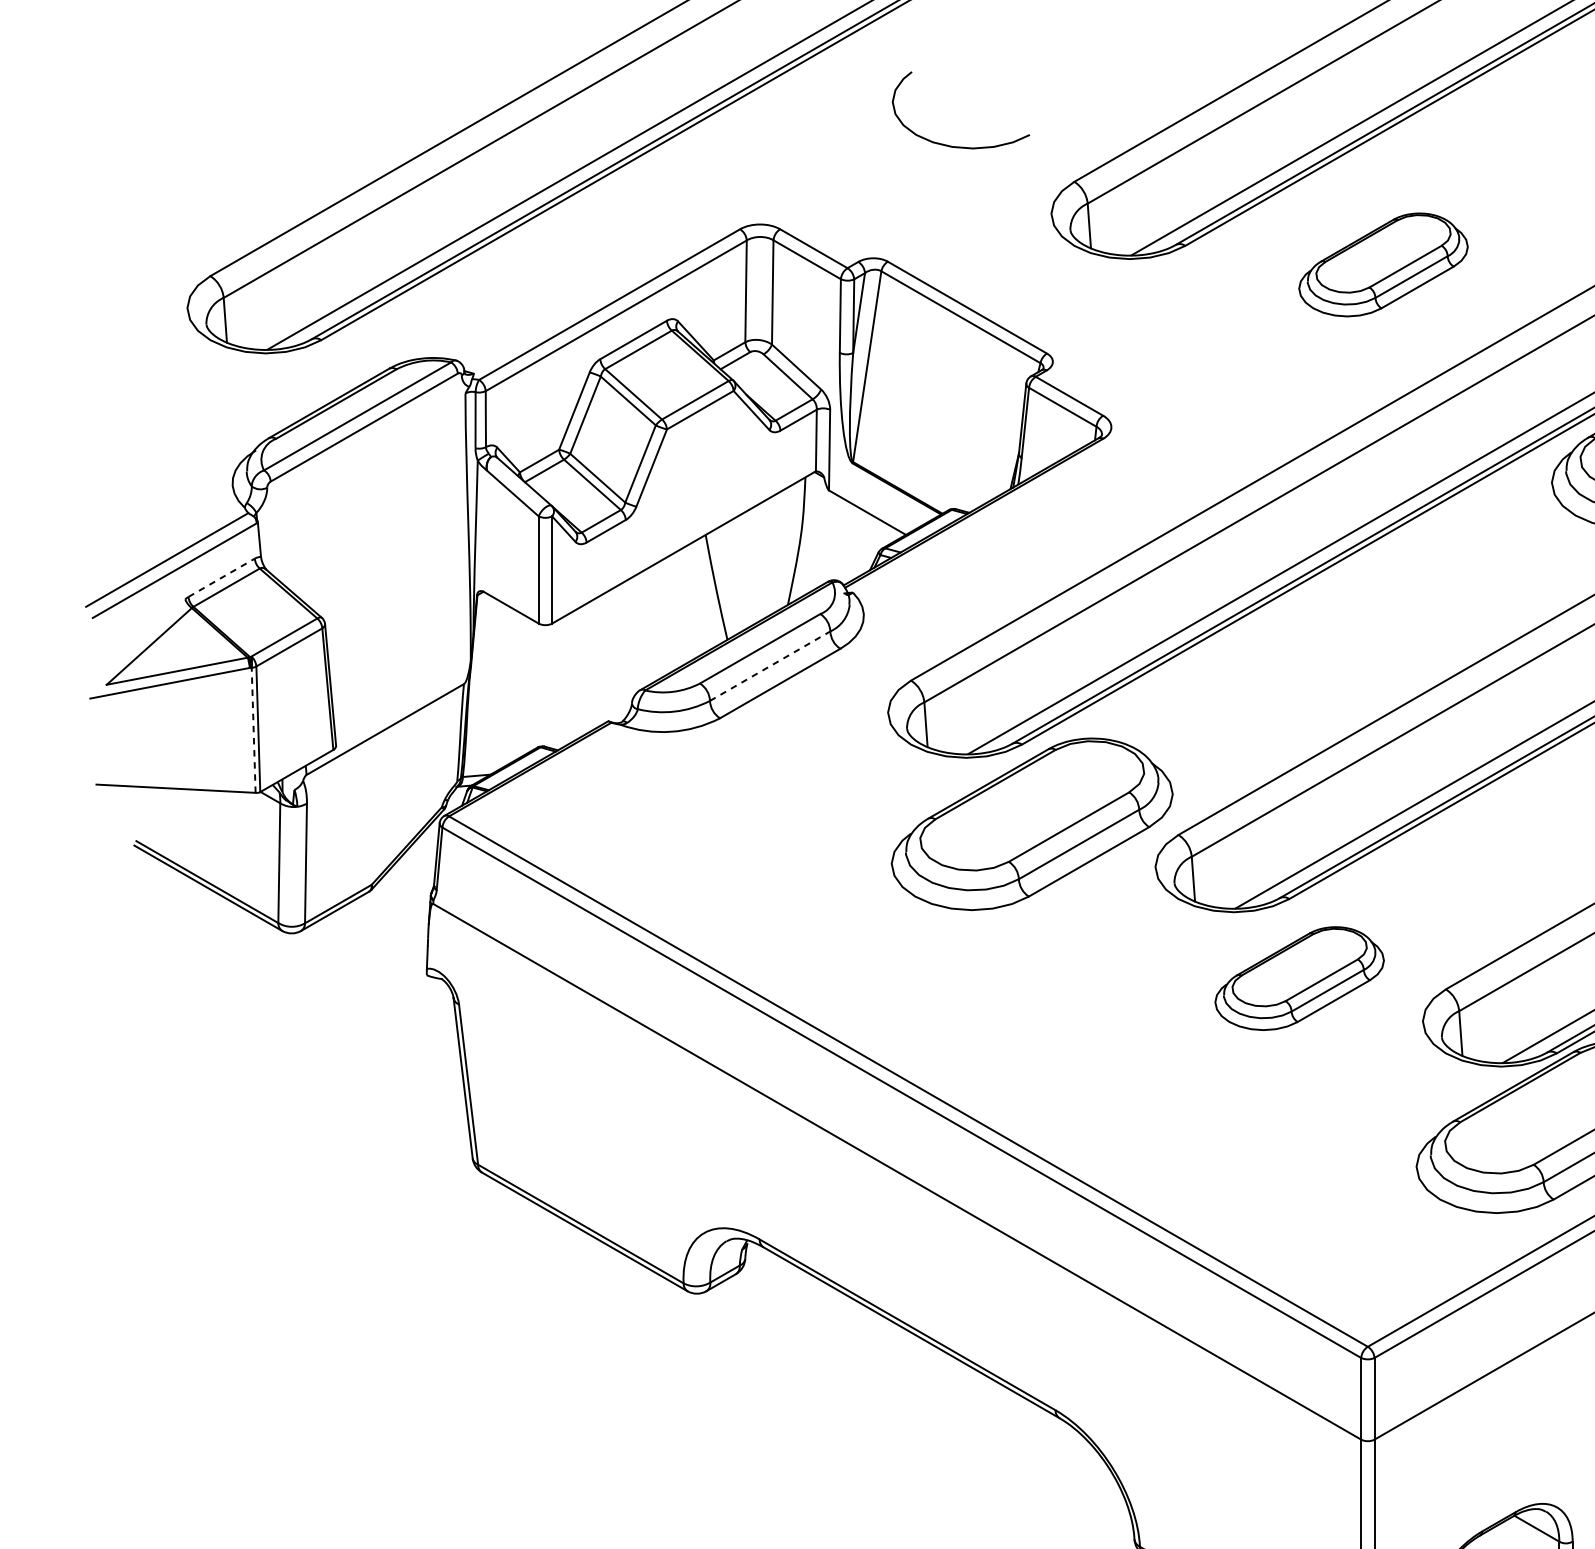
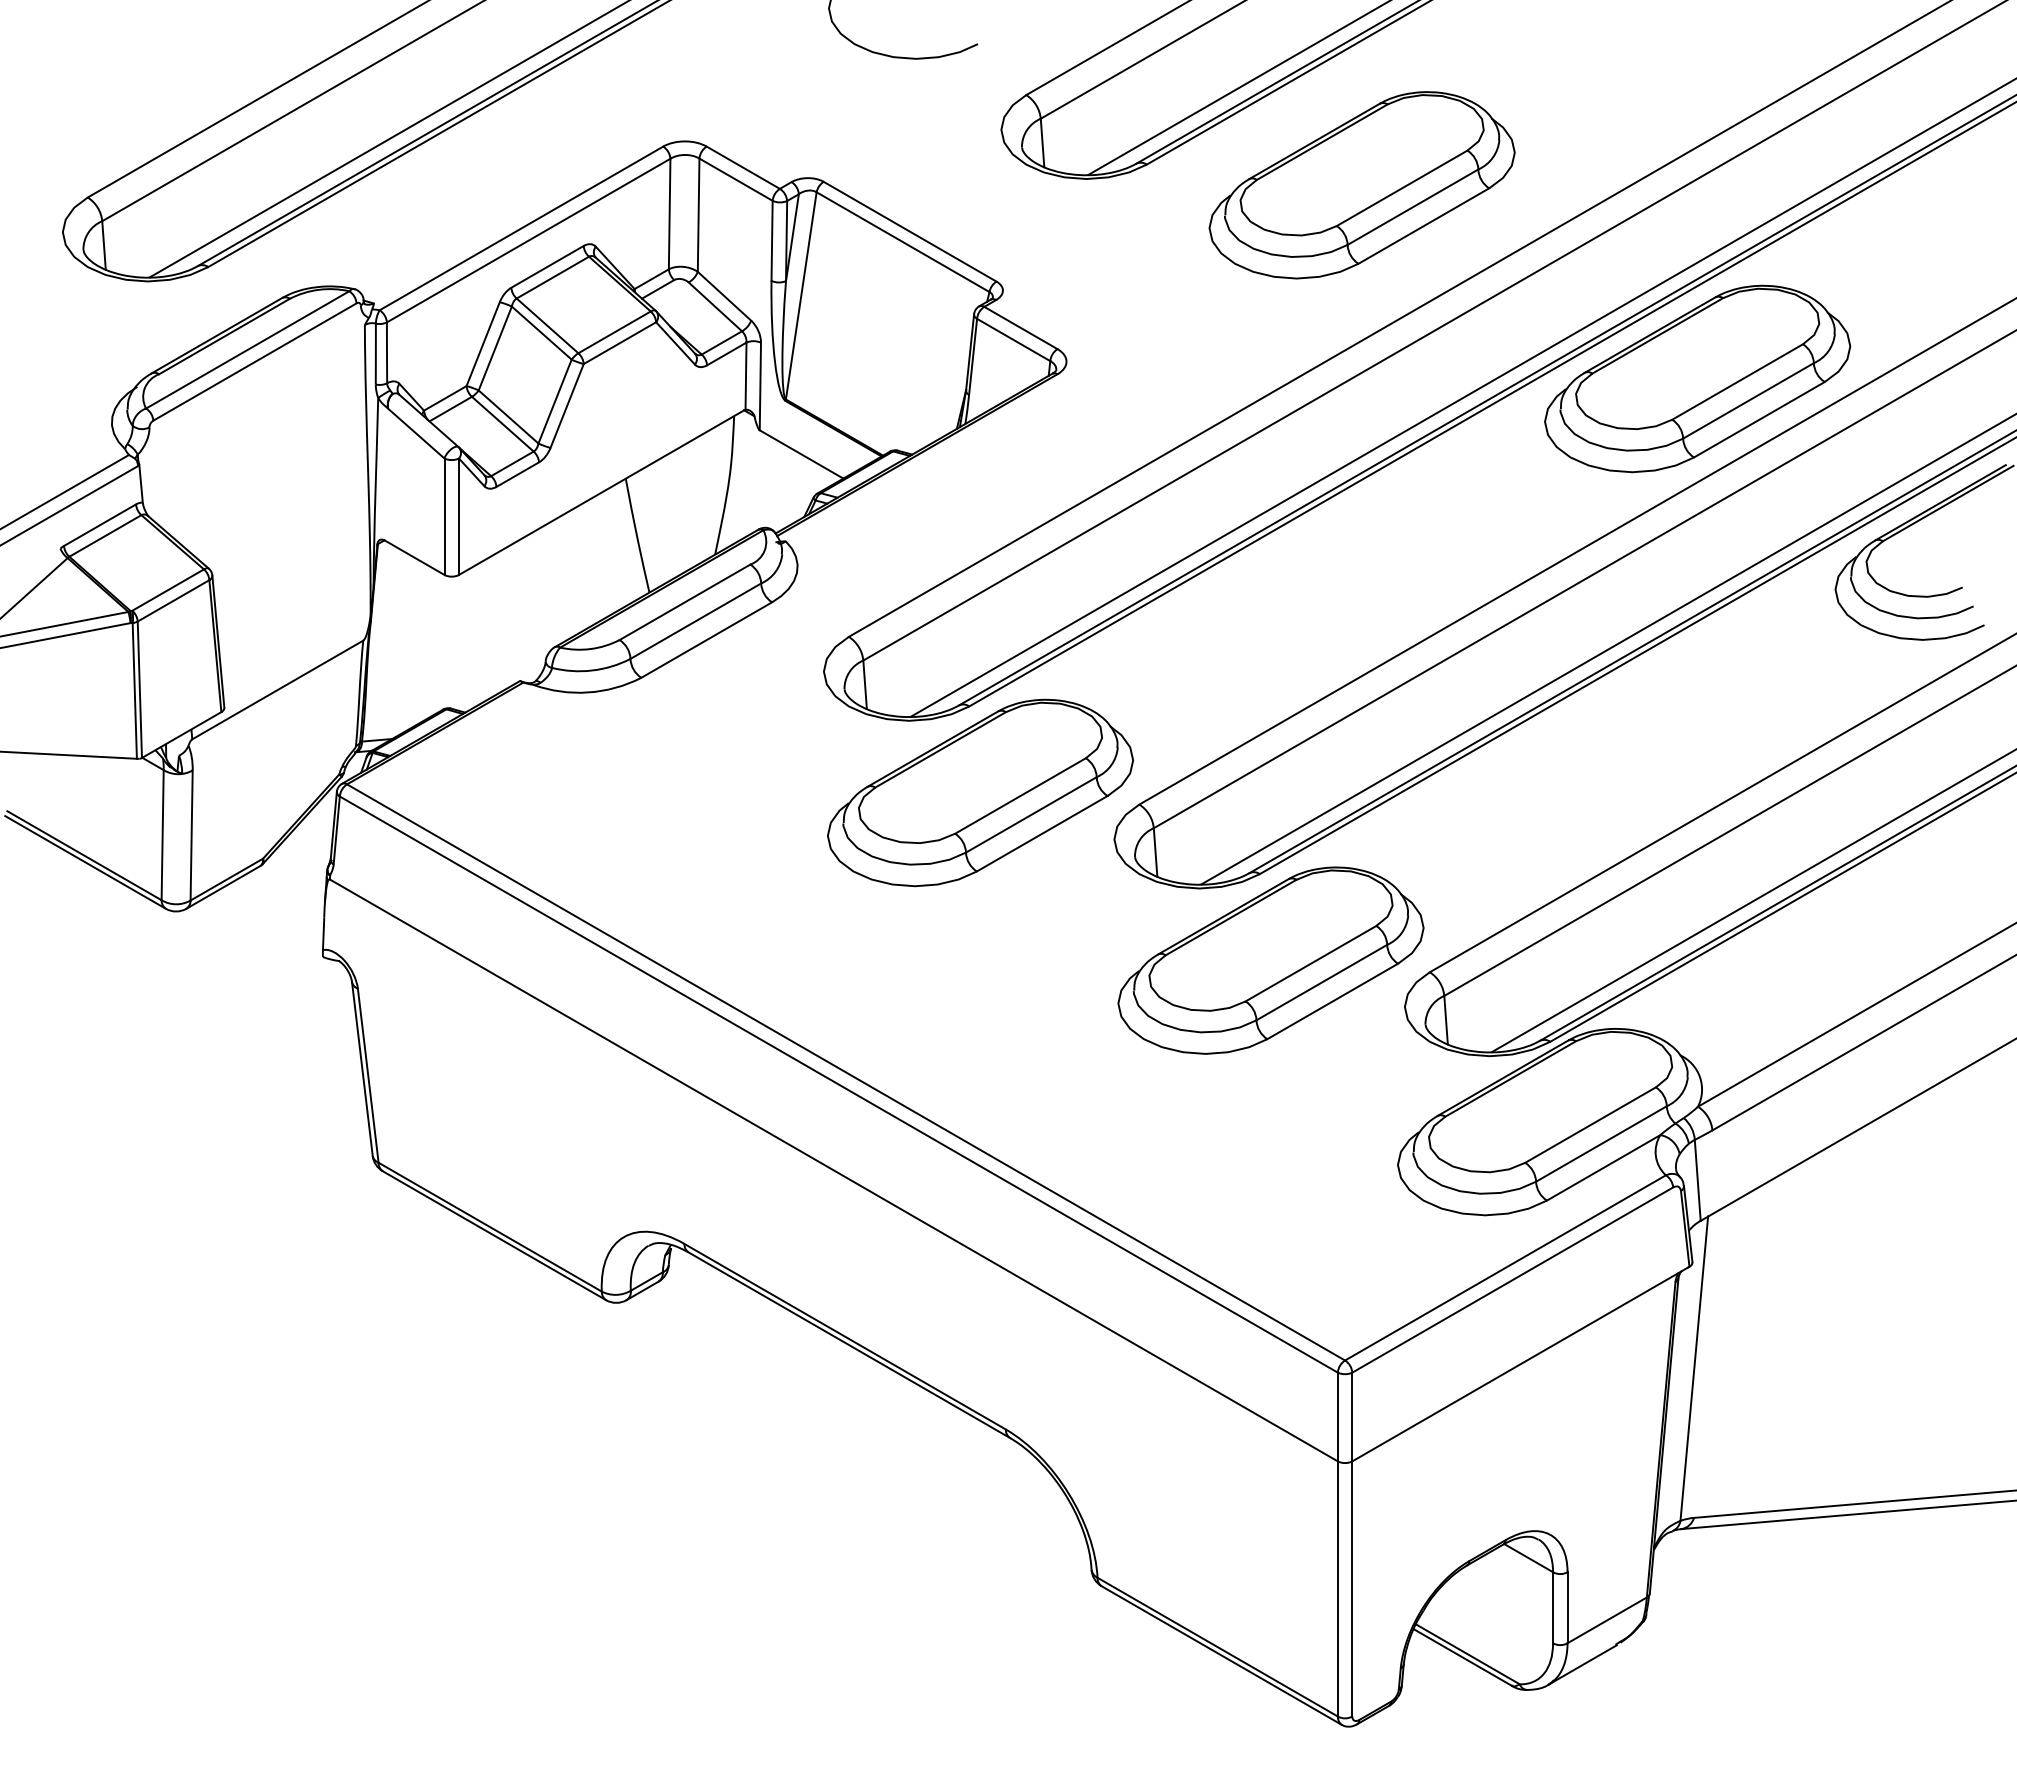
part: (1382, 265) -> (1361, 185), size x1.67
line: (222, 578) -> (100, 525), dashed -> solid
line: (770, 665) -> (696, 620), dashed -> solid
line: (253, 729) -> (134, 690), dashed -> solid
part: (1299, 978) -> (1270, 960), size x1.67

